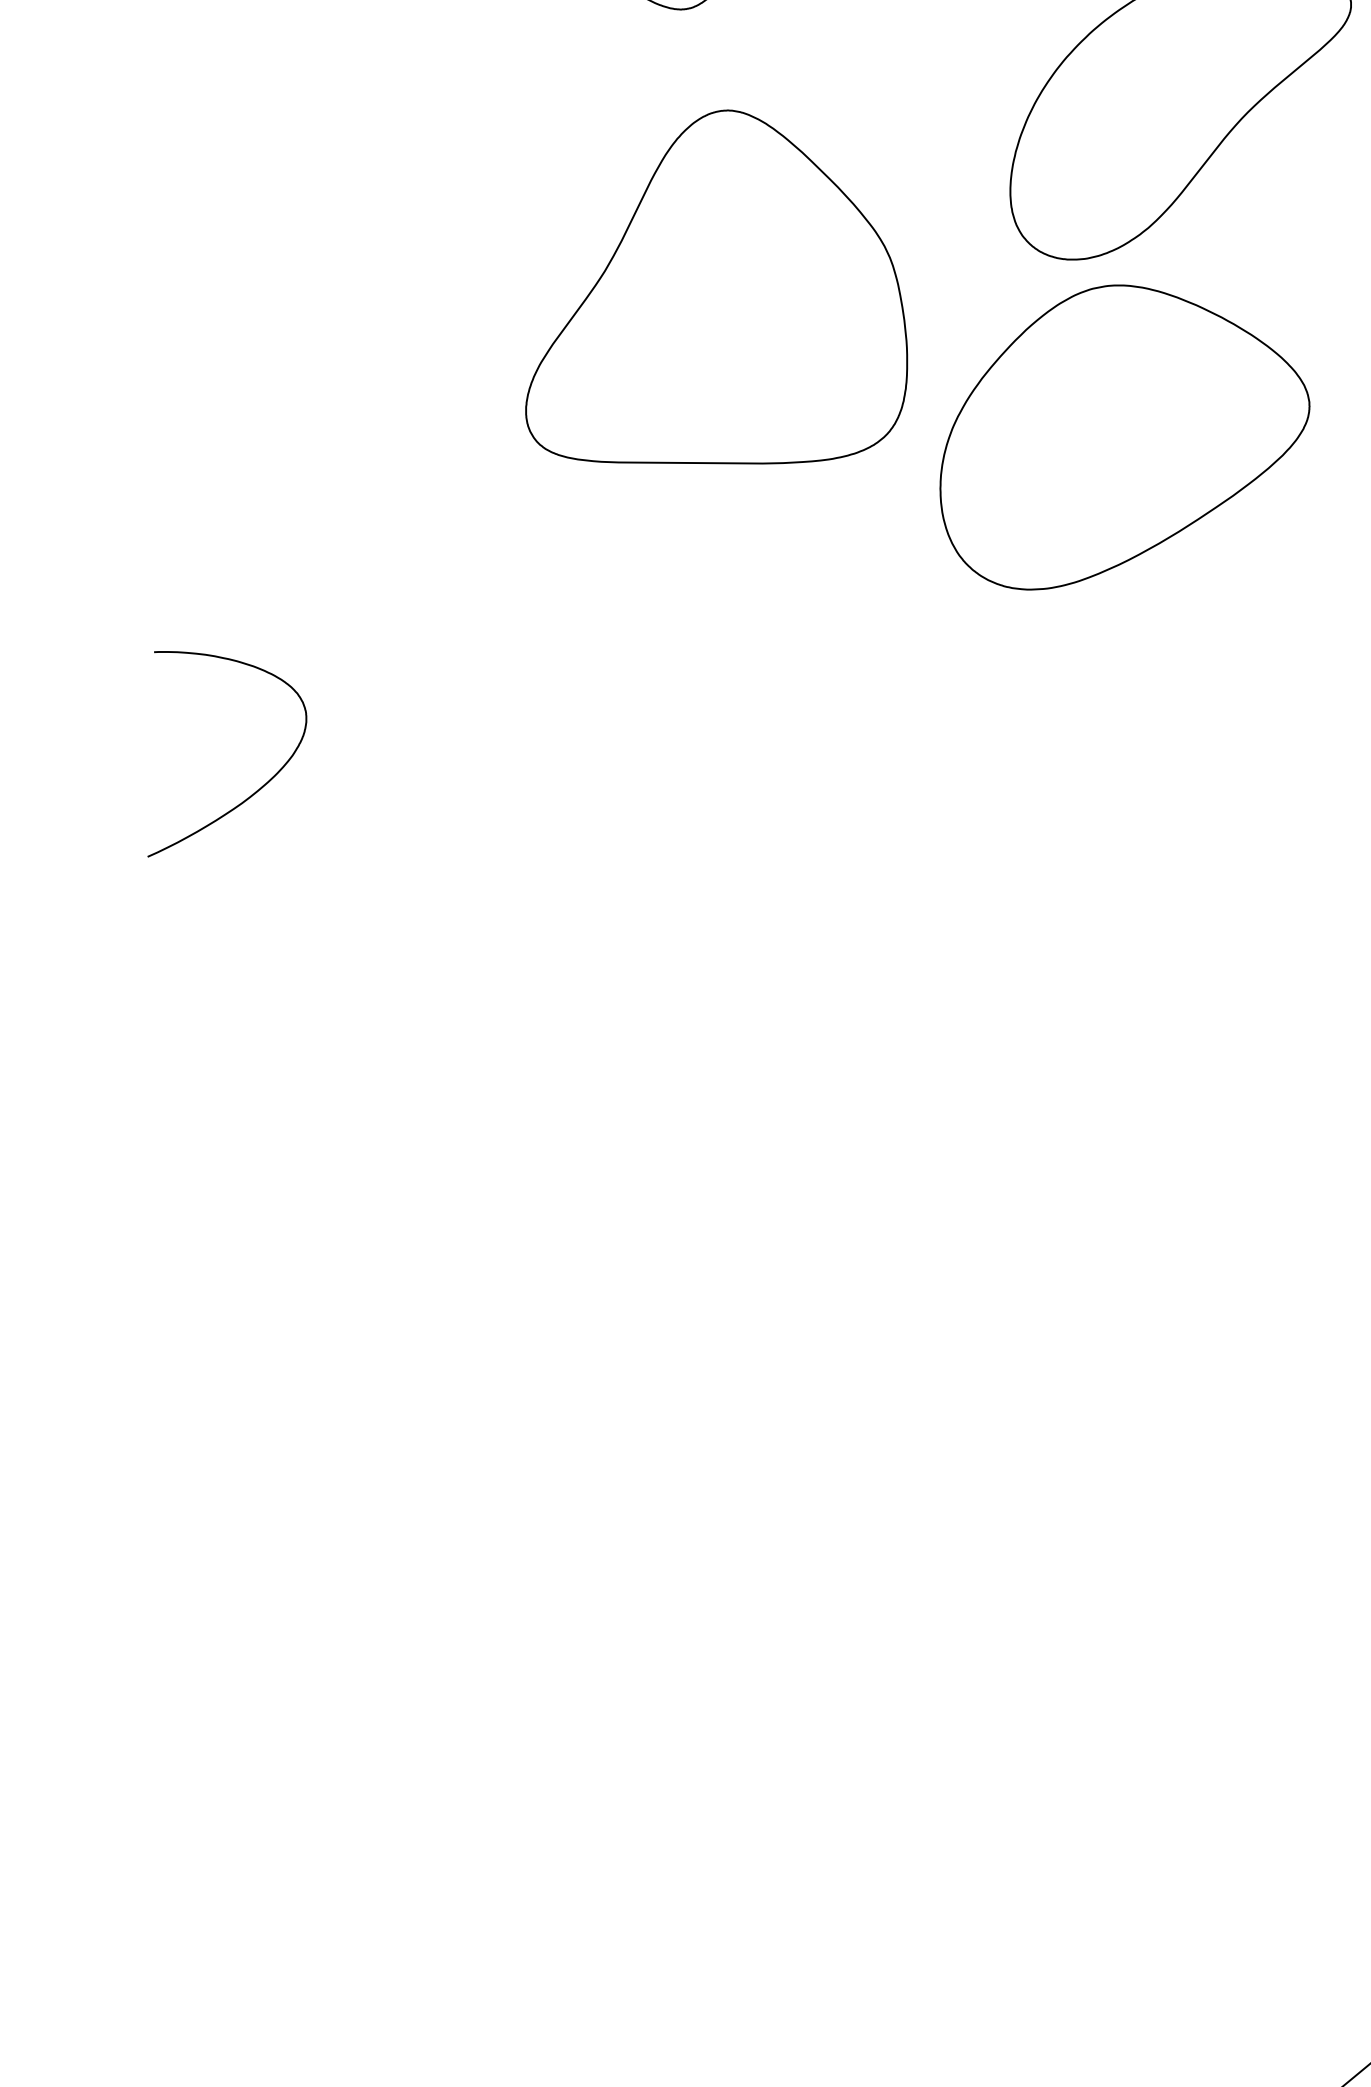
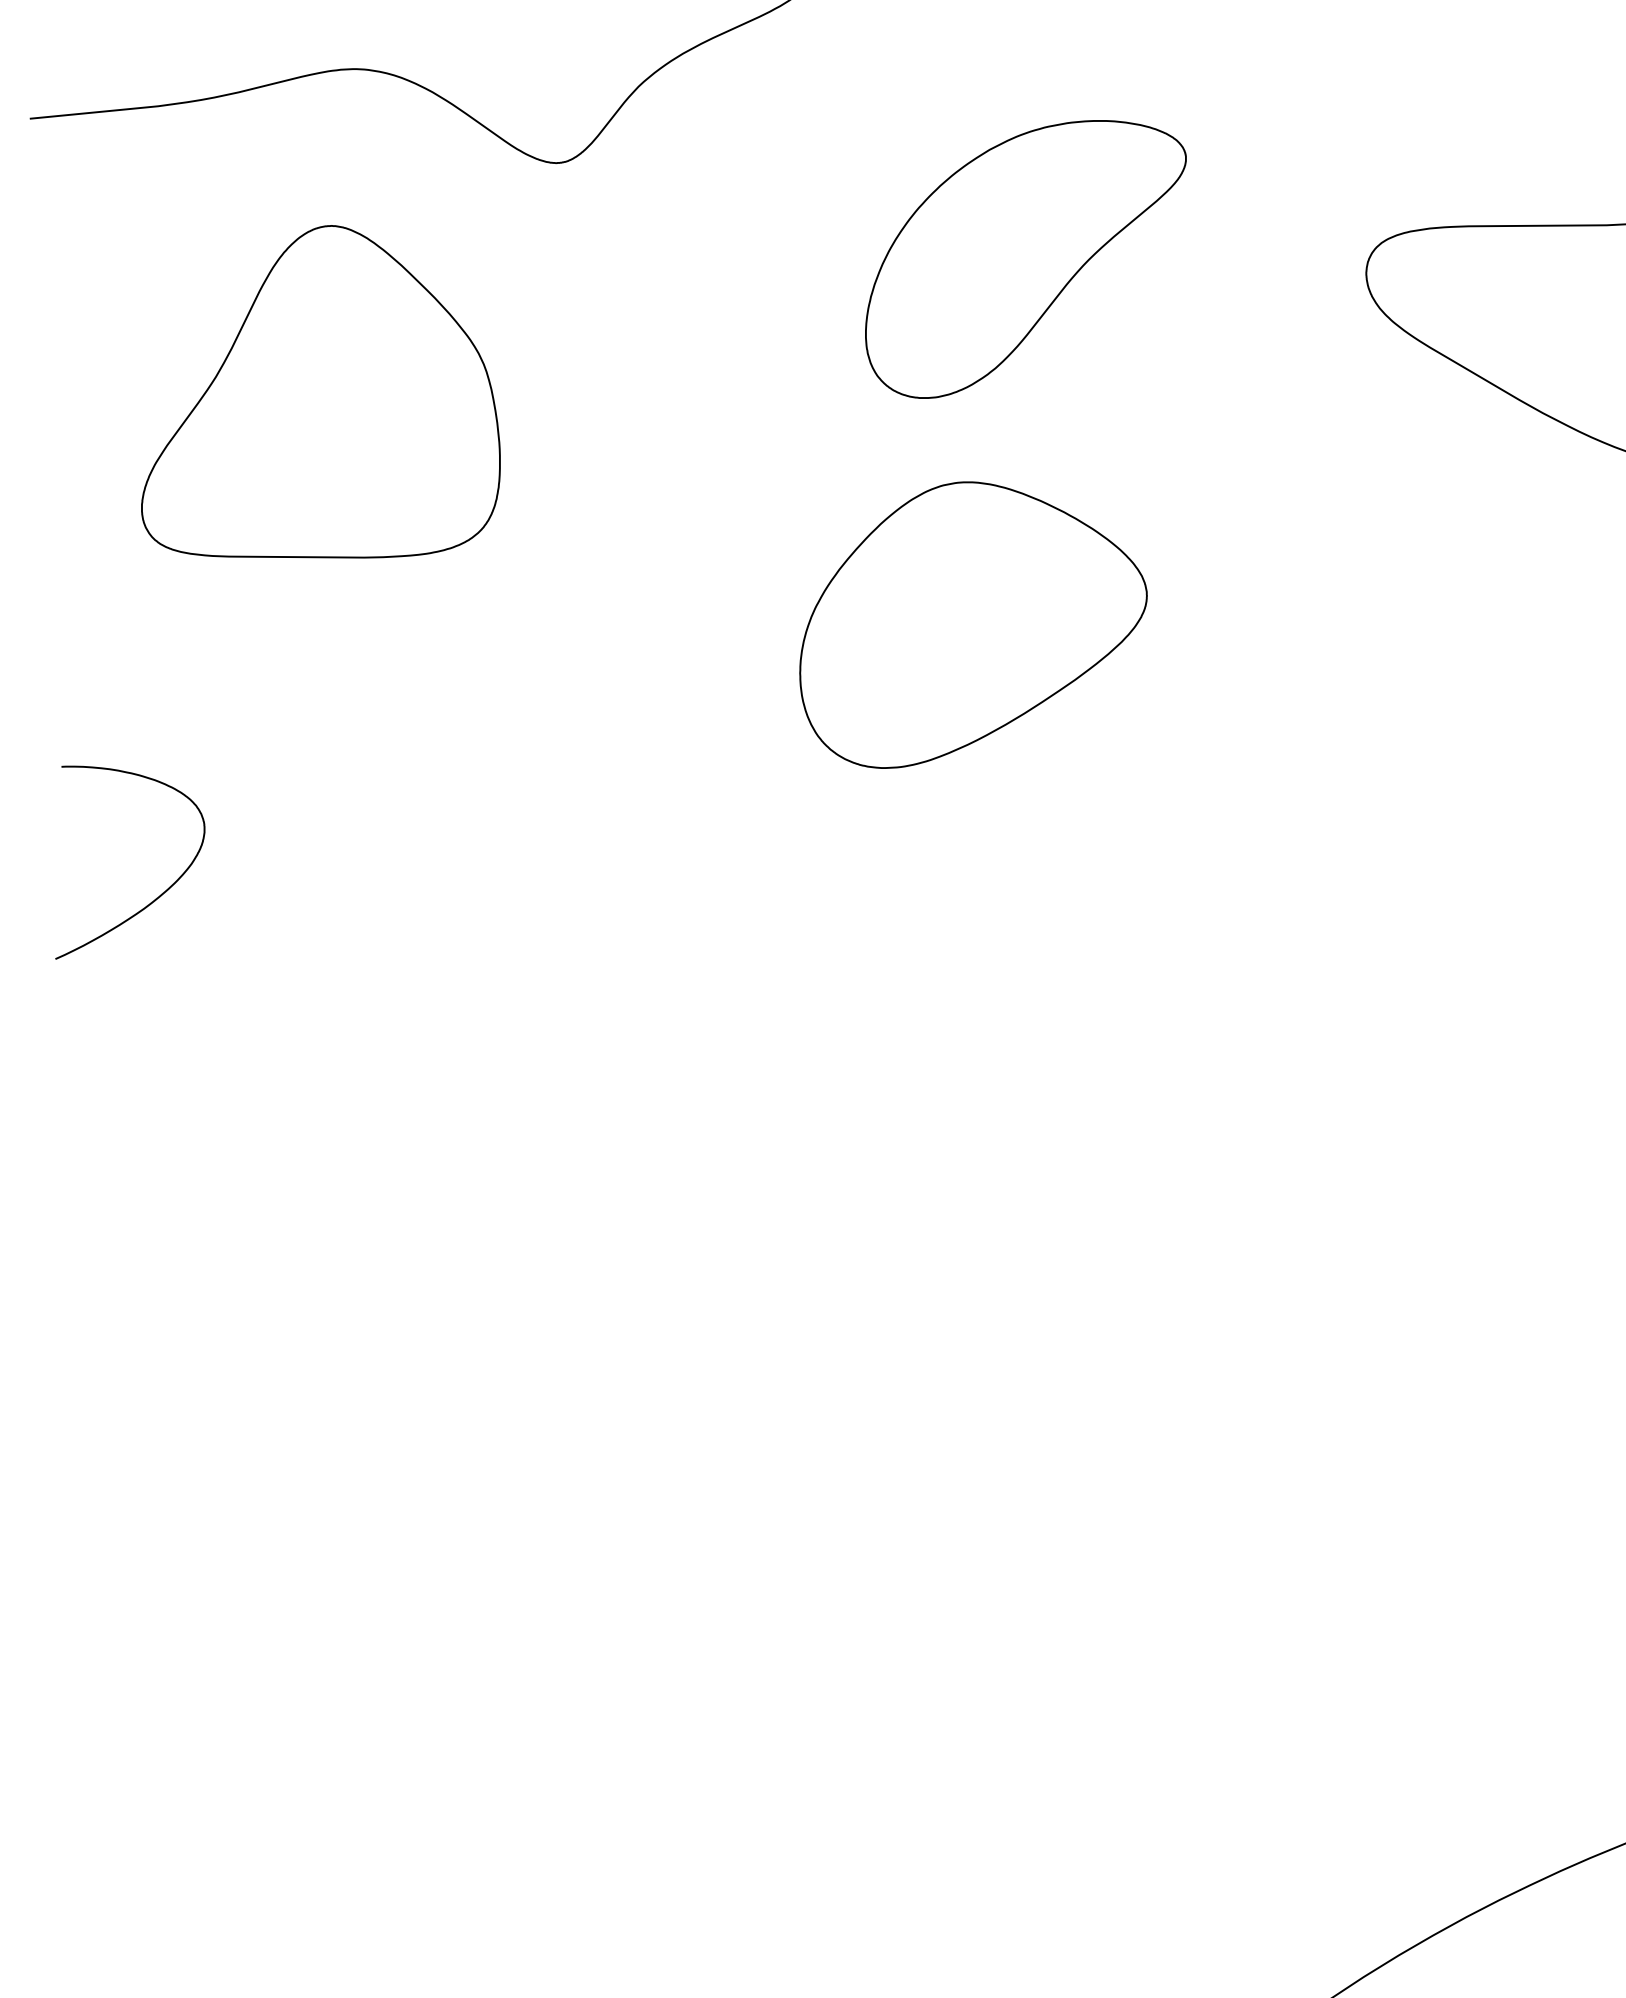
part: (716, 286) -> (320, 391), moved
part: (1124, 436) -> (973, 624), moved

